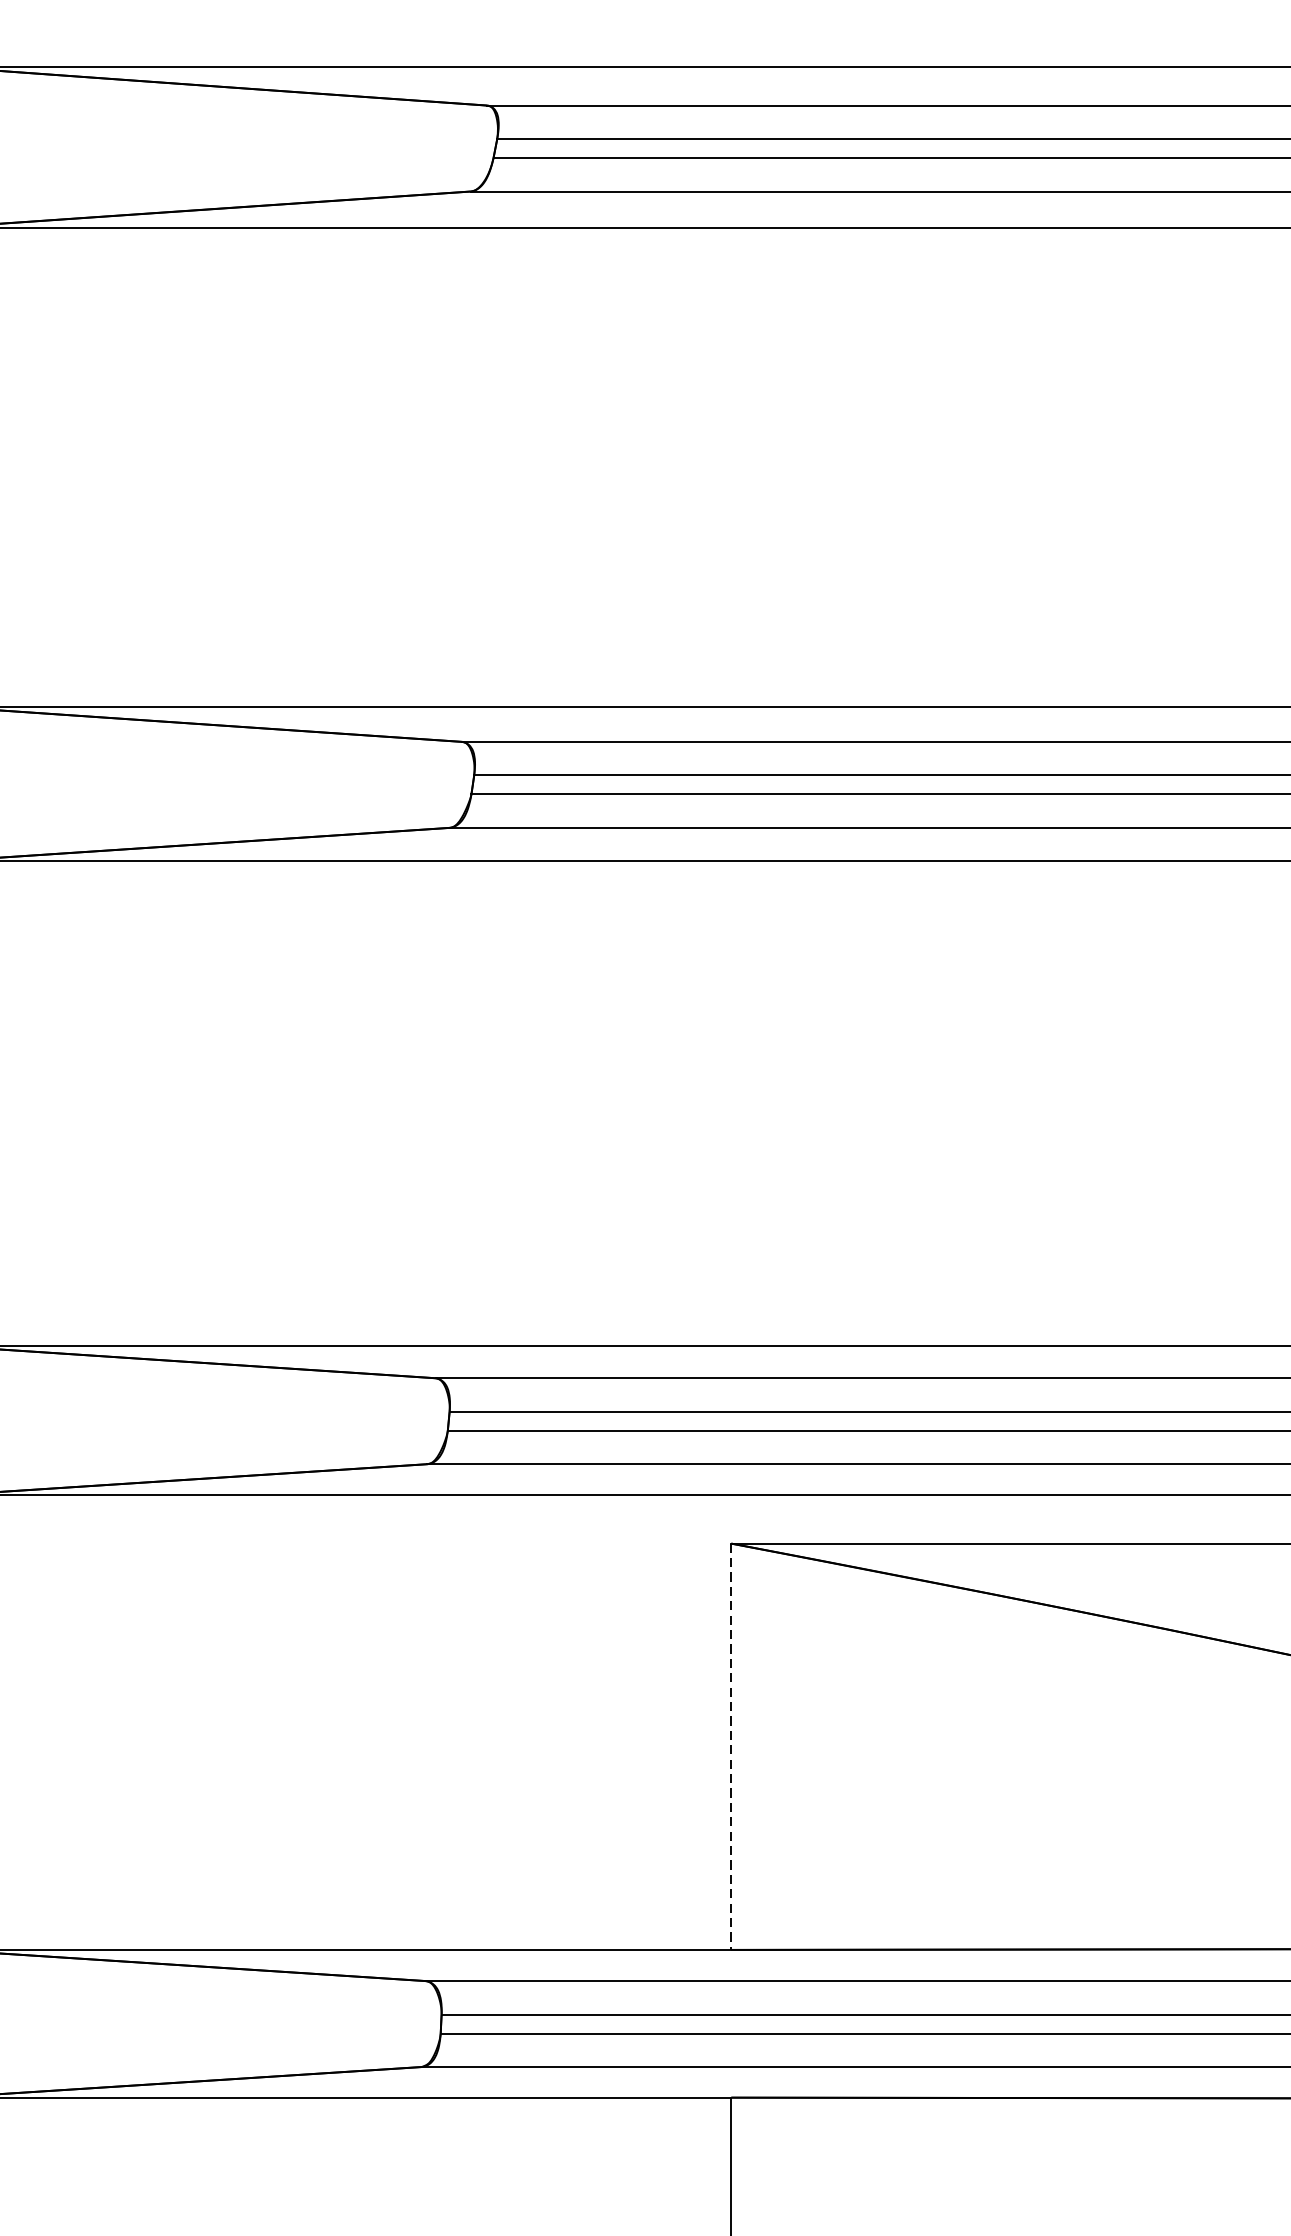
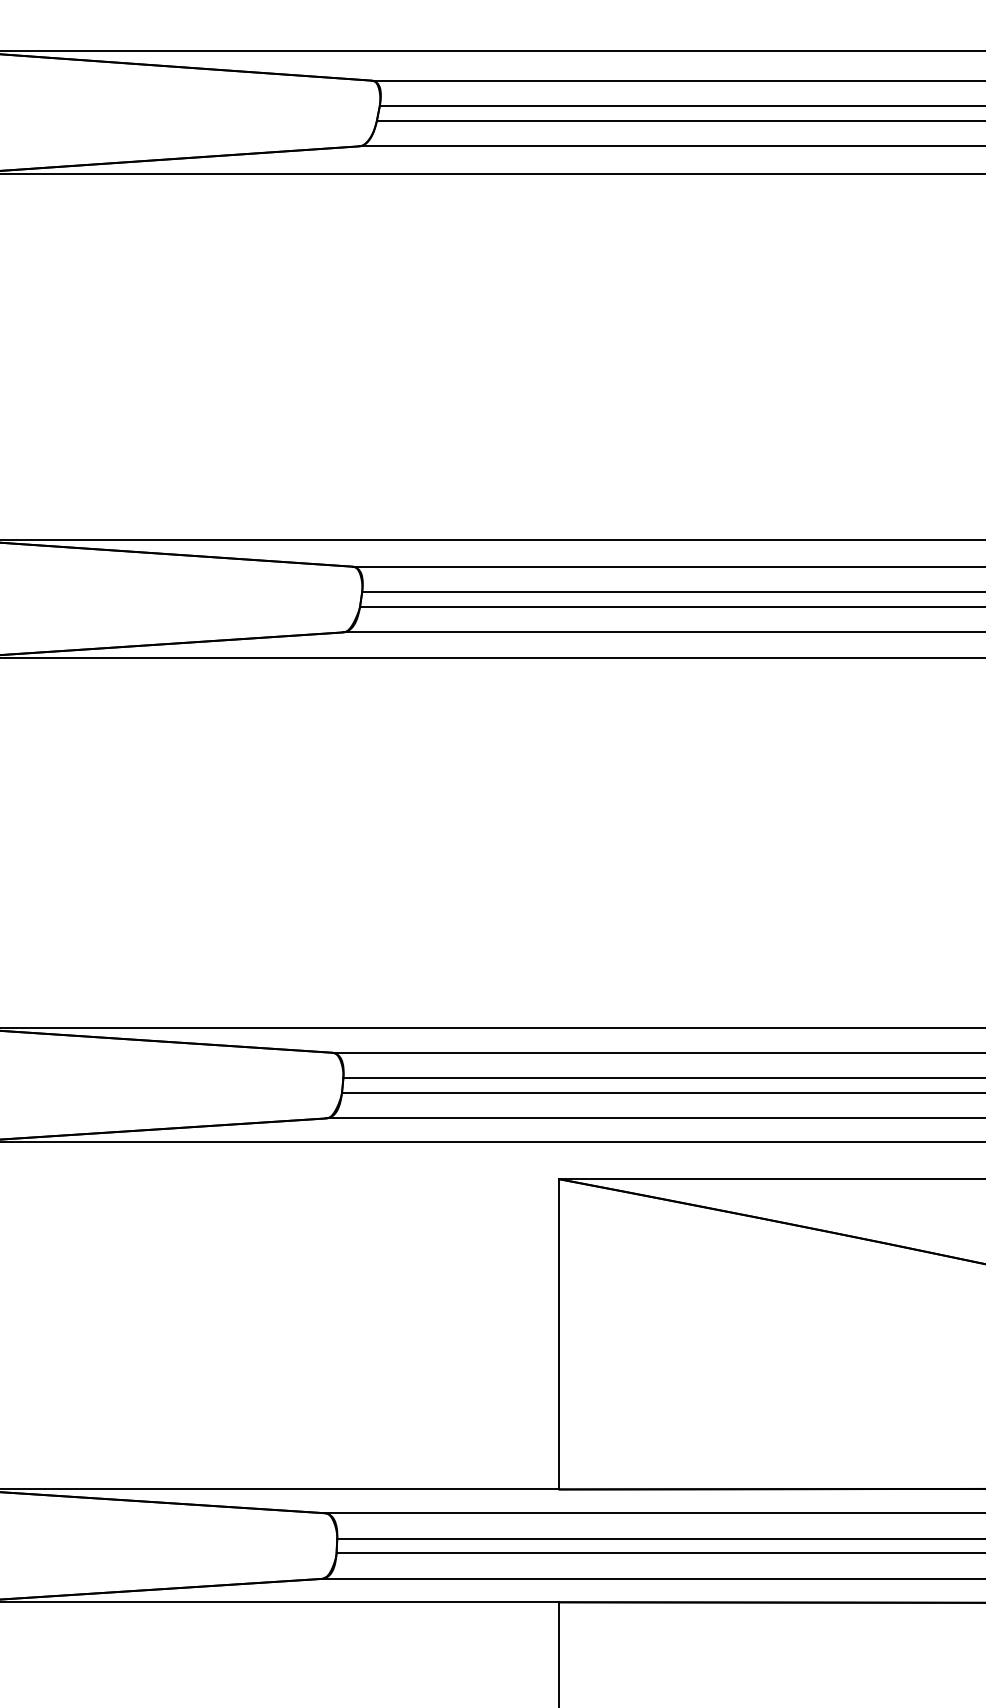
line: (731, 1747) -> (558, 1334), dashed -> solid

